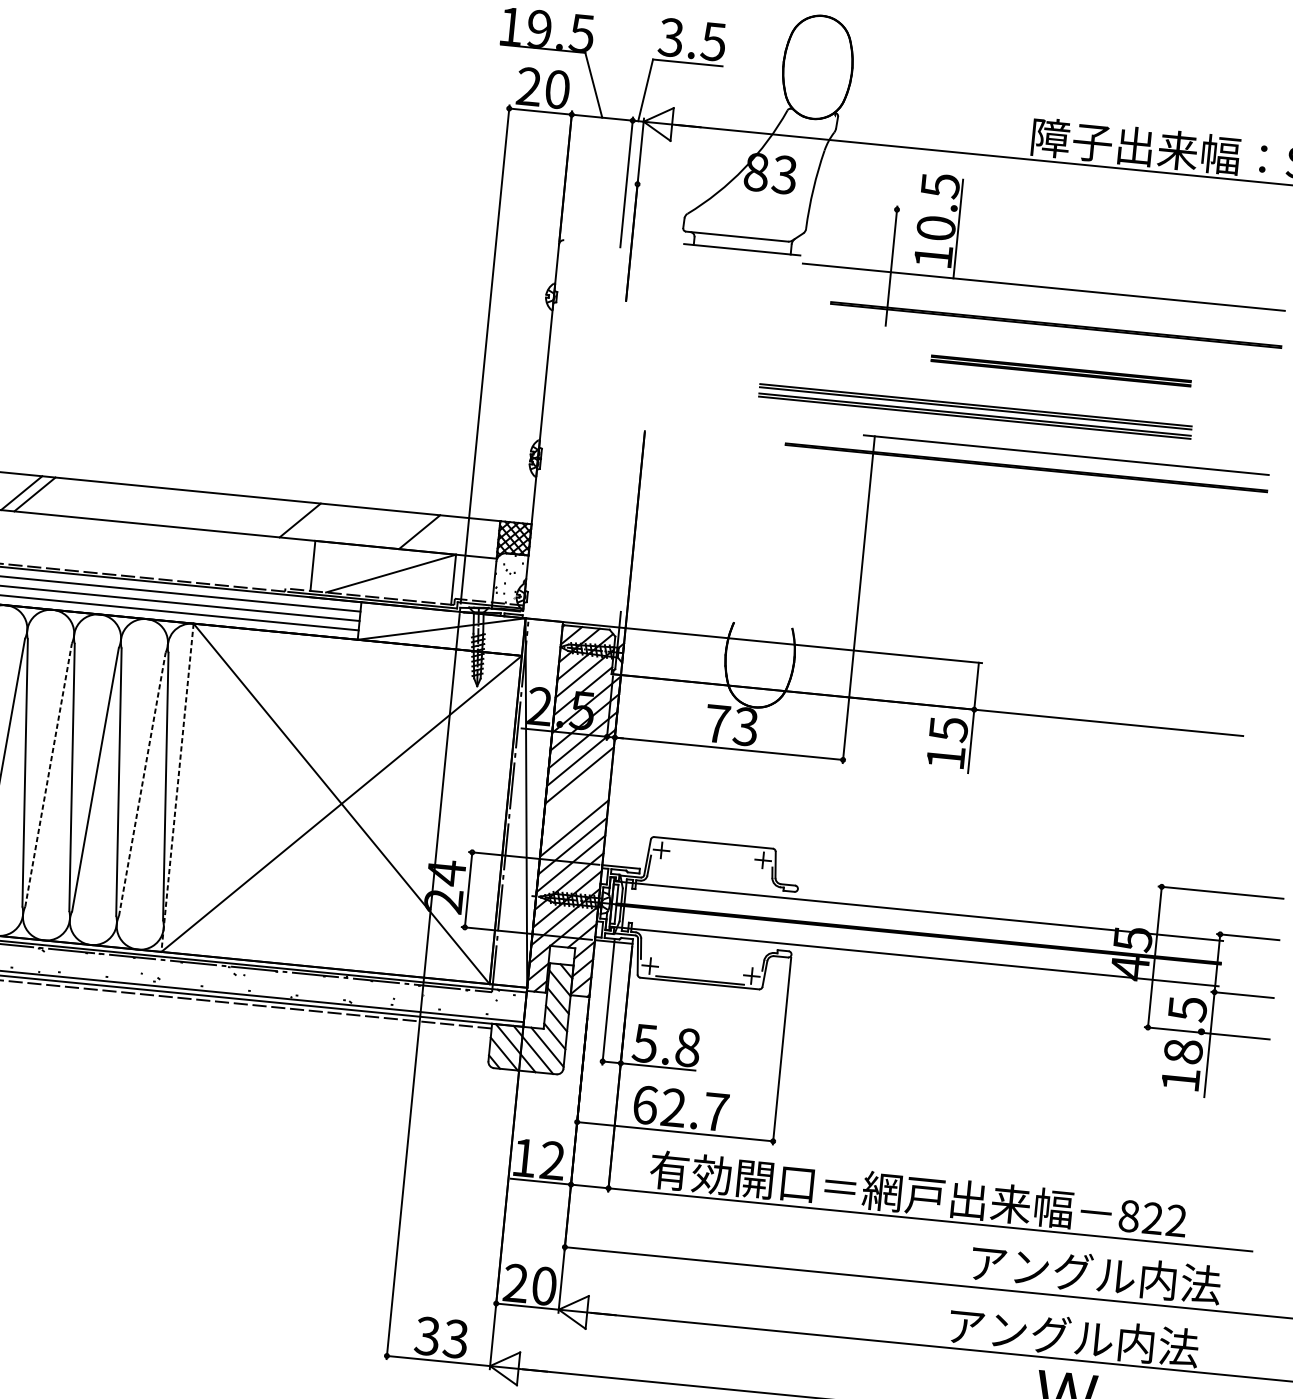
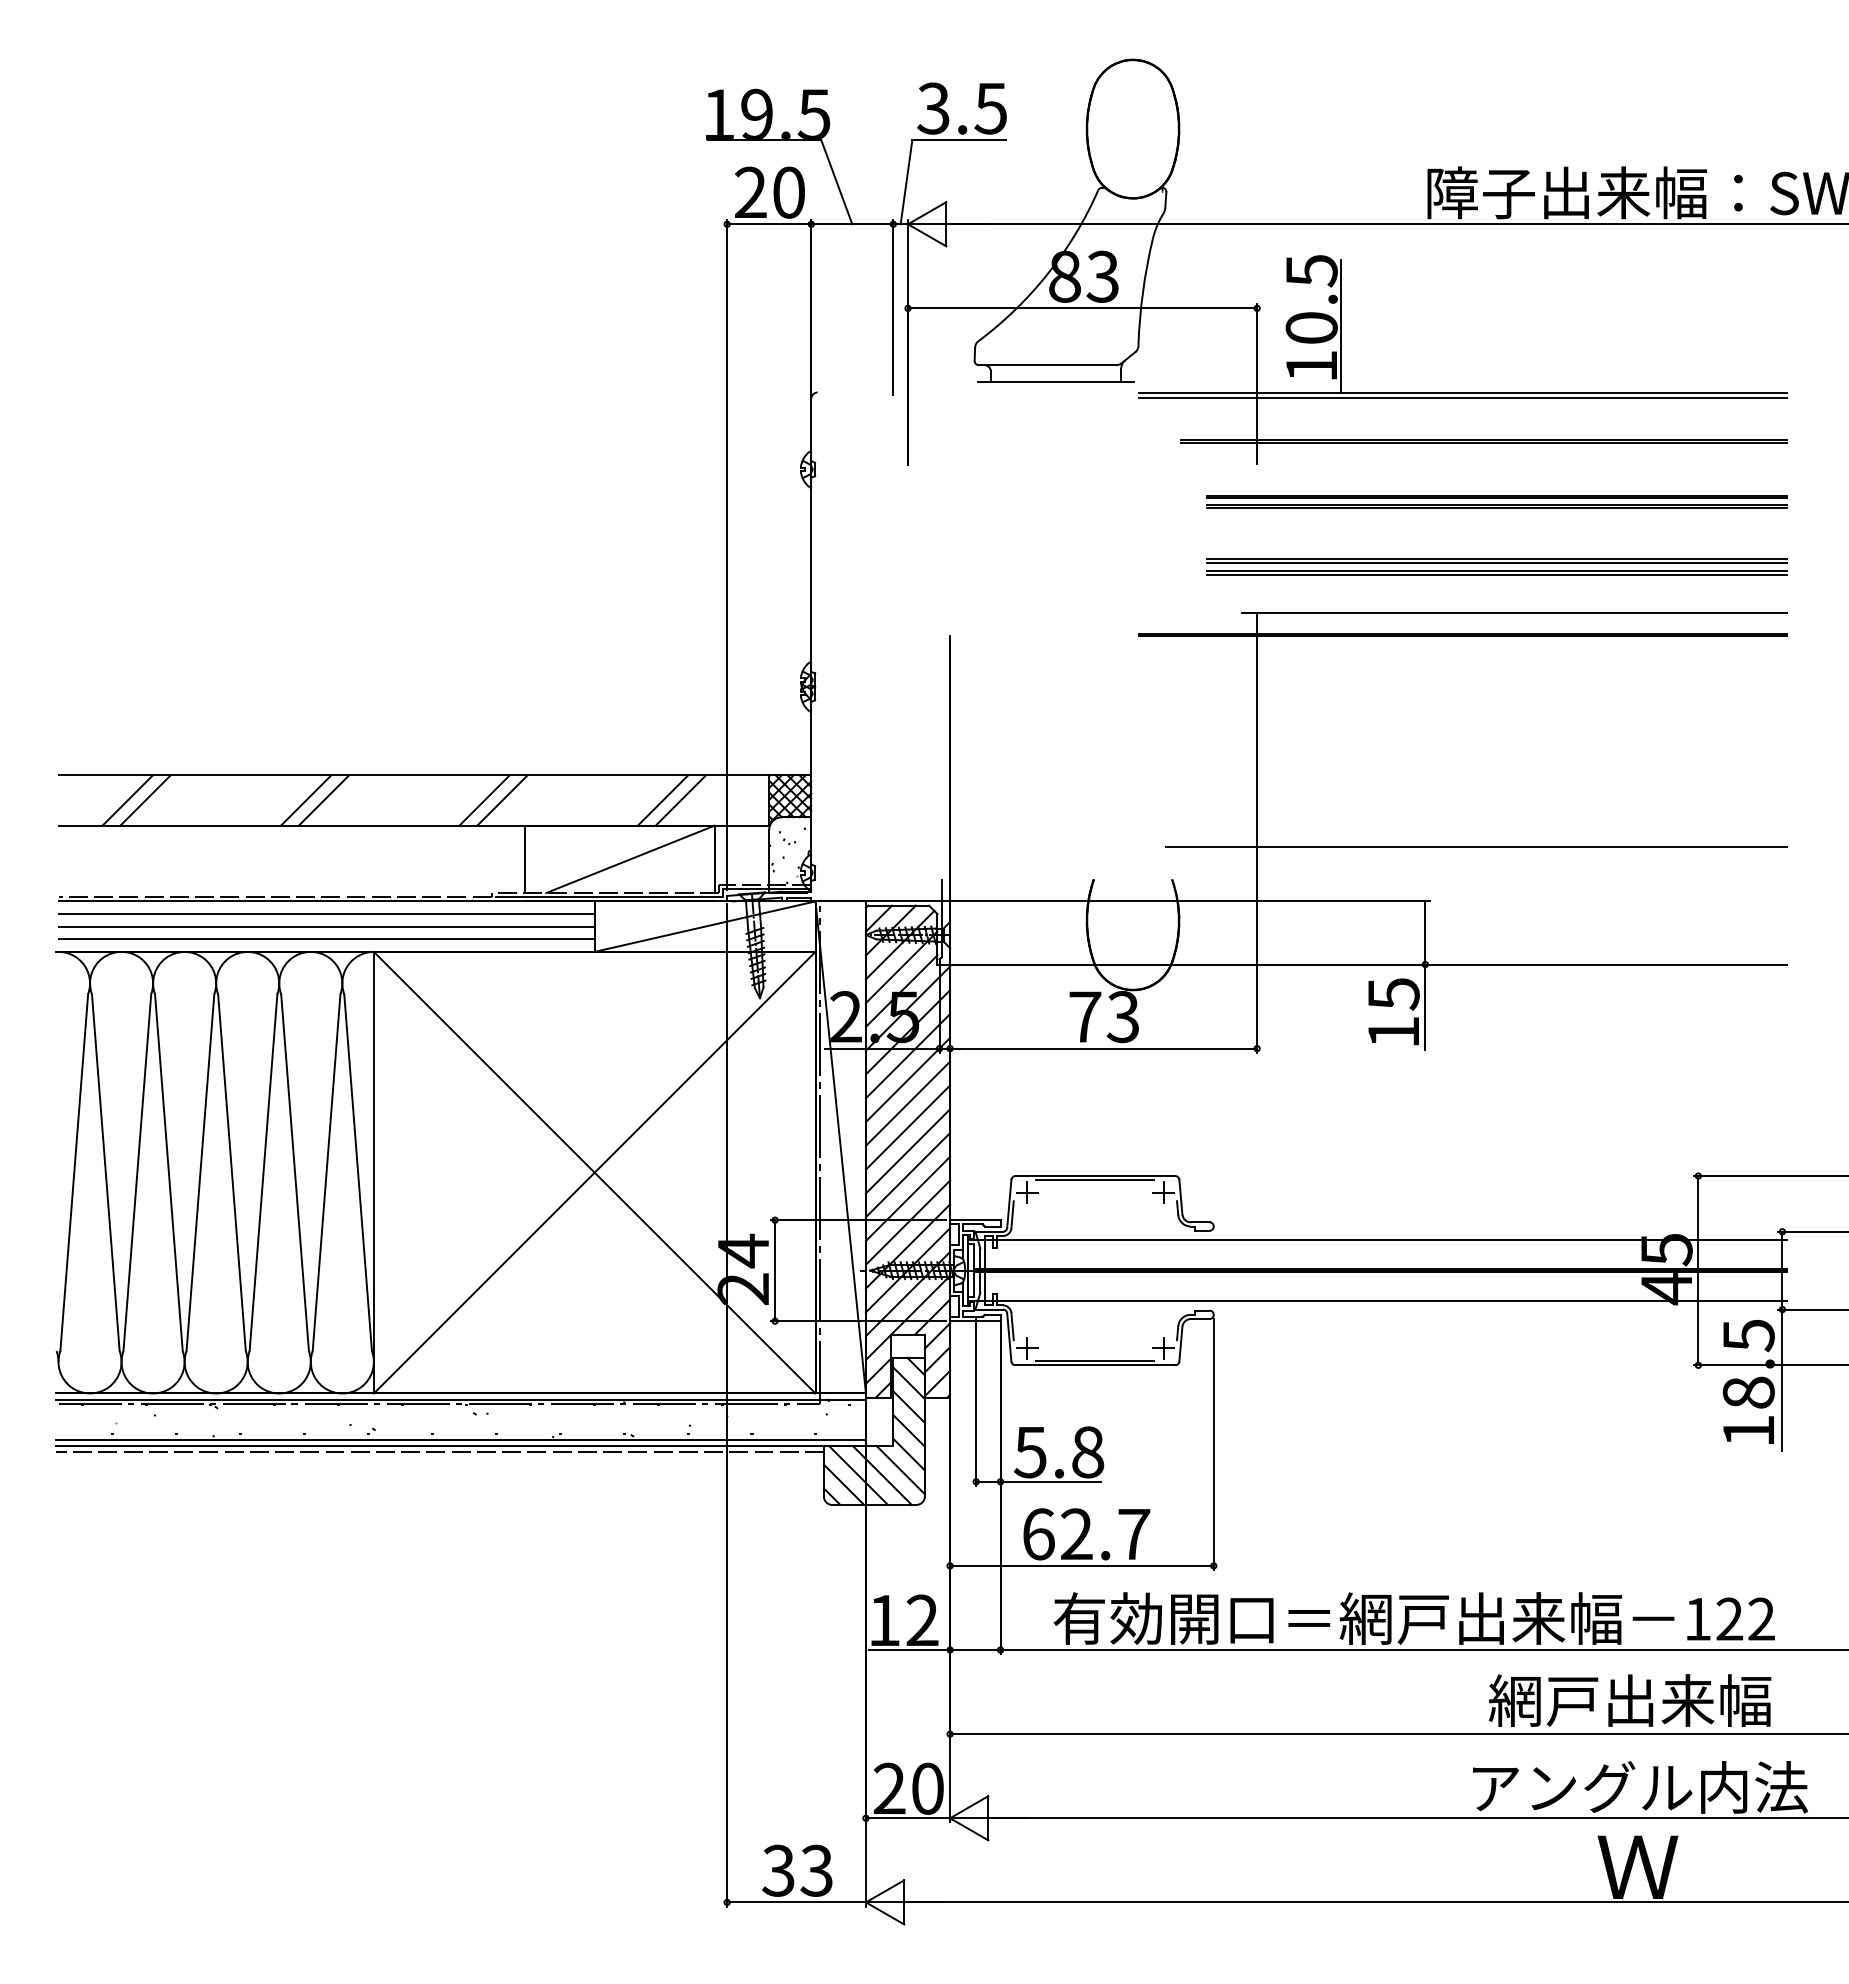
line: (767, 197) -> (1082, 308), added
line: (1043, 291) -> (1462, 398), added
part: (1060, 370) -> (1496, 501), size x1.67
part: (975, 411) -> (1496, 566), moved
line: (153, 506) -> (305, 800), added
line: (167, 507) -> (323, 800), added
line: (286, 519) -> (484, 800), added
line: (432, 533) -> (680, 800), added
line: (1020, 625) -> (1476, 846), added
line: (48, 775) -> (200, 1172), dashed -> solid
line: (142, 784) -> (326, 1172), dashed -> solid
line: (177, 787) -> (373, 1172), dashed -> solid
line: (577, 793) -> (907, 1127), added
line: (575, 810) -> (907, 1151), added
line: (713, 846) -> (1095, 1180), added
text: (1129, 1215) -> (1698, 1618), 822 -> 122
text: (1093, 1273) -> (1658, 1700), アングル内法 -> 網戸出来幅

